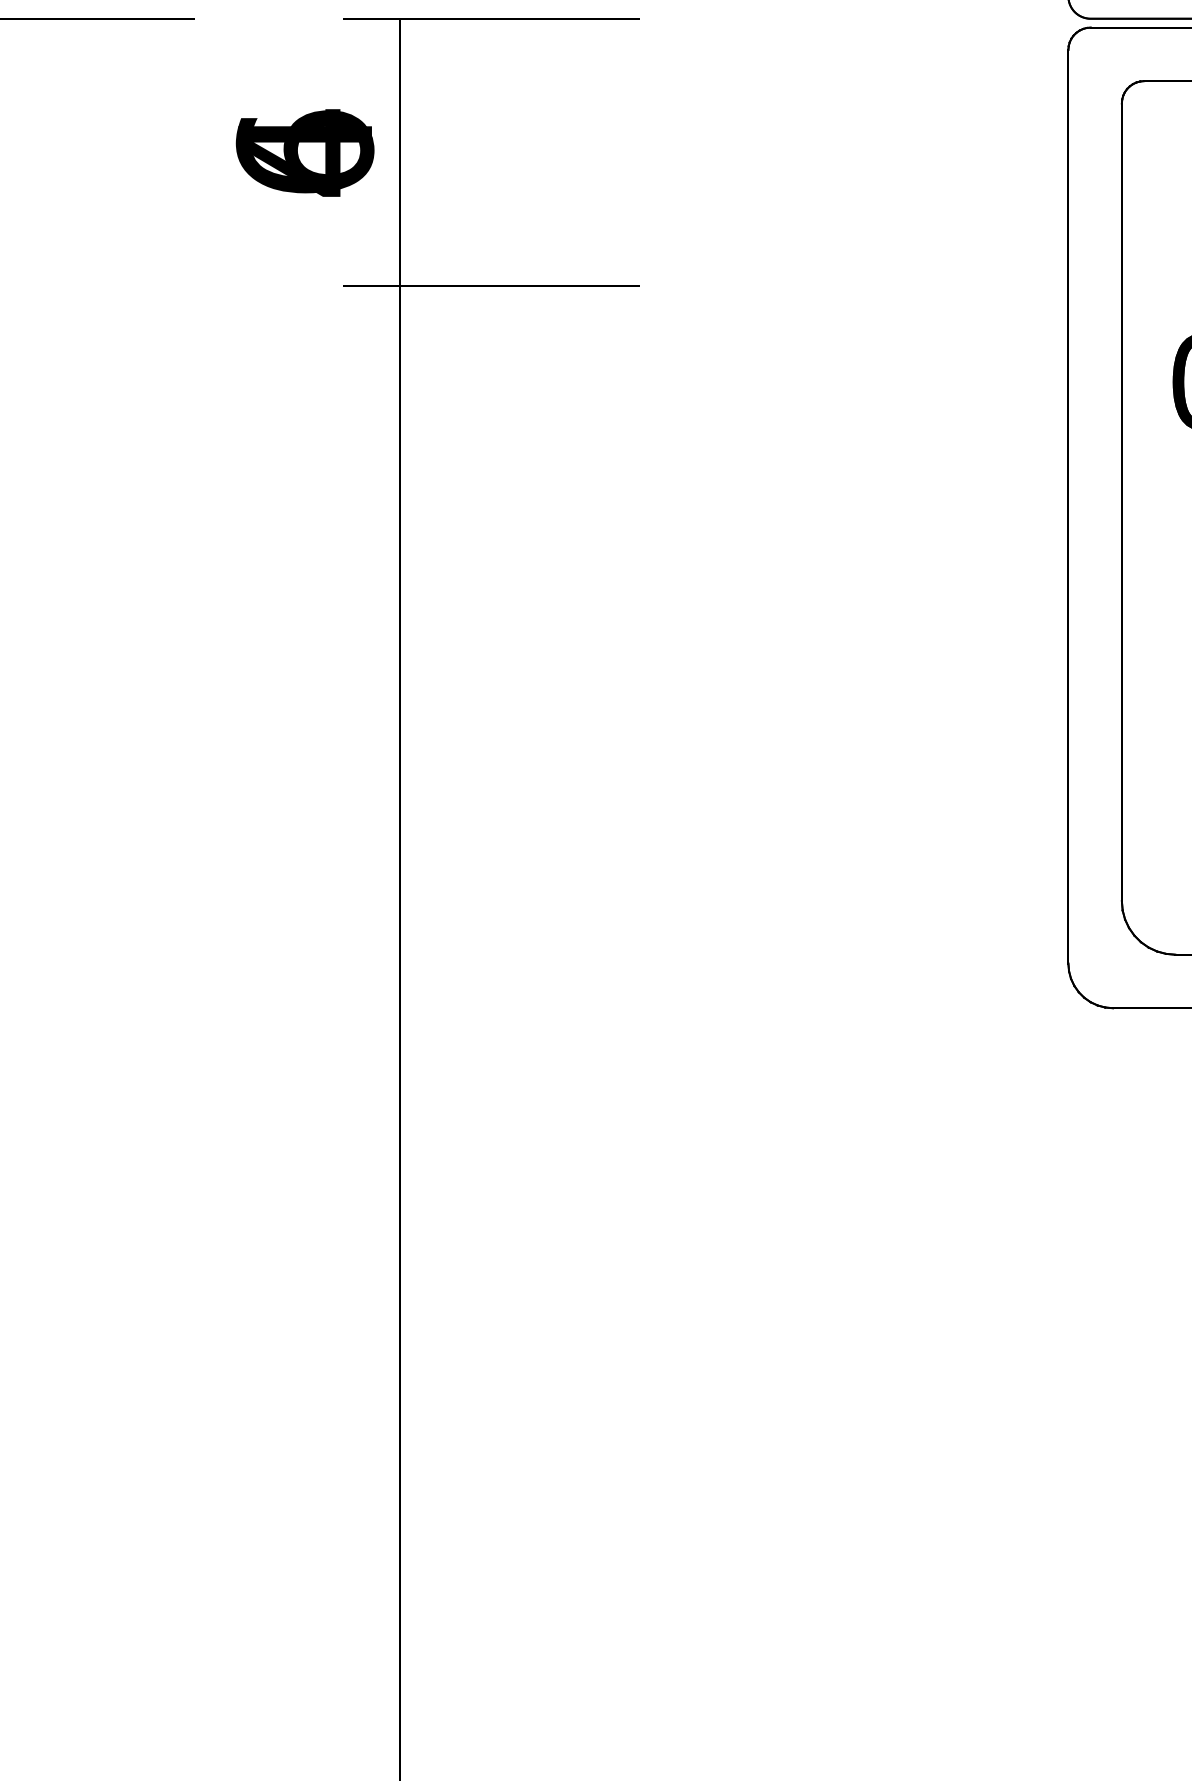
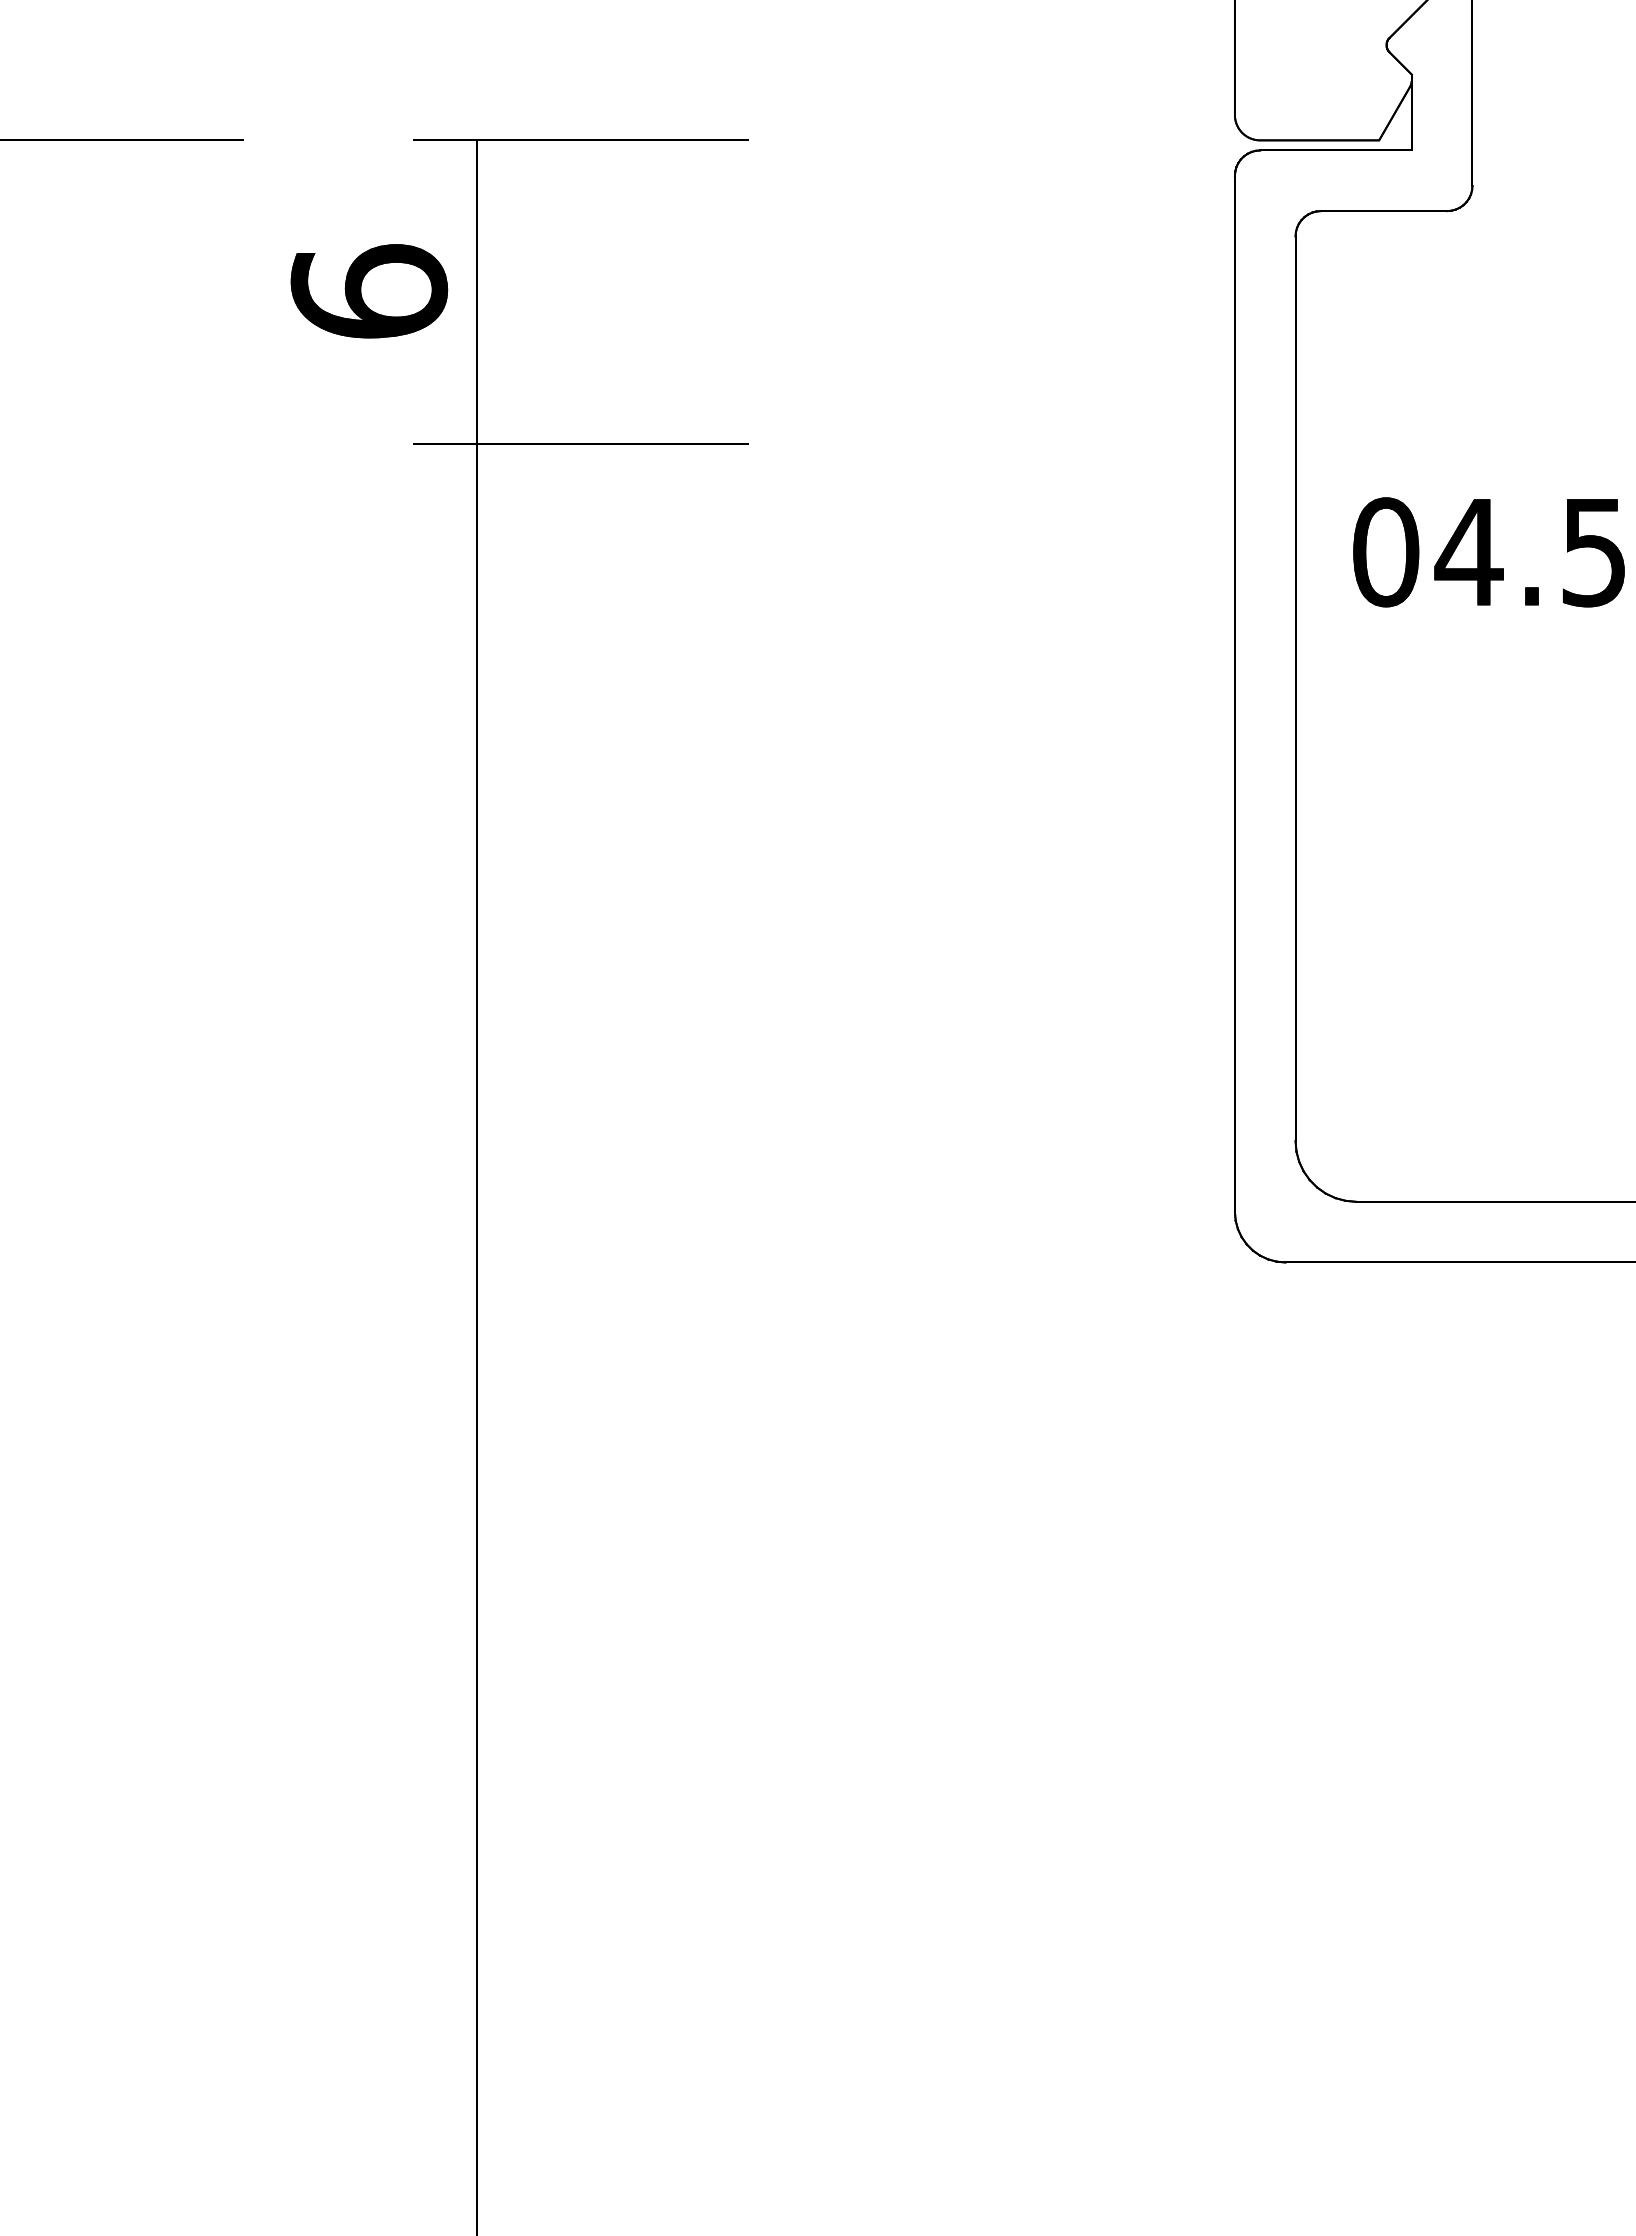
text: (304, 152) -> (368, 292), 4 -> 6

